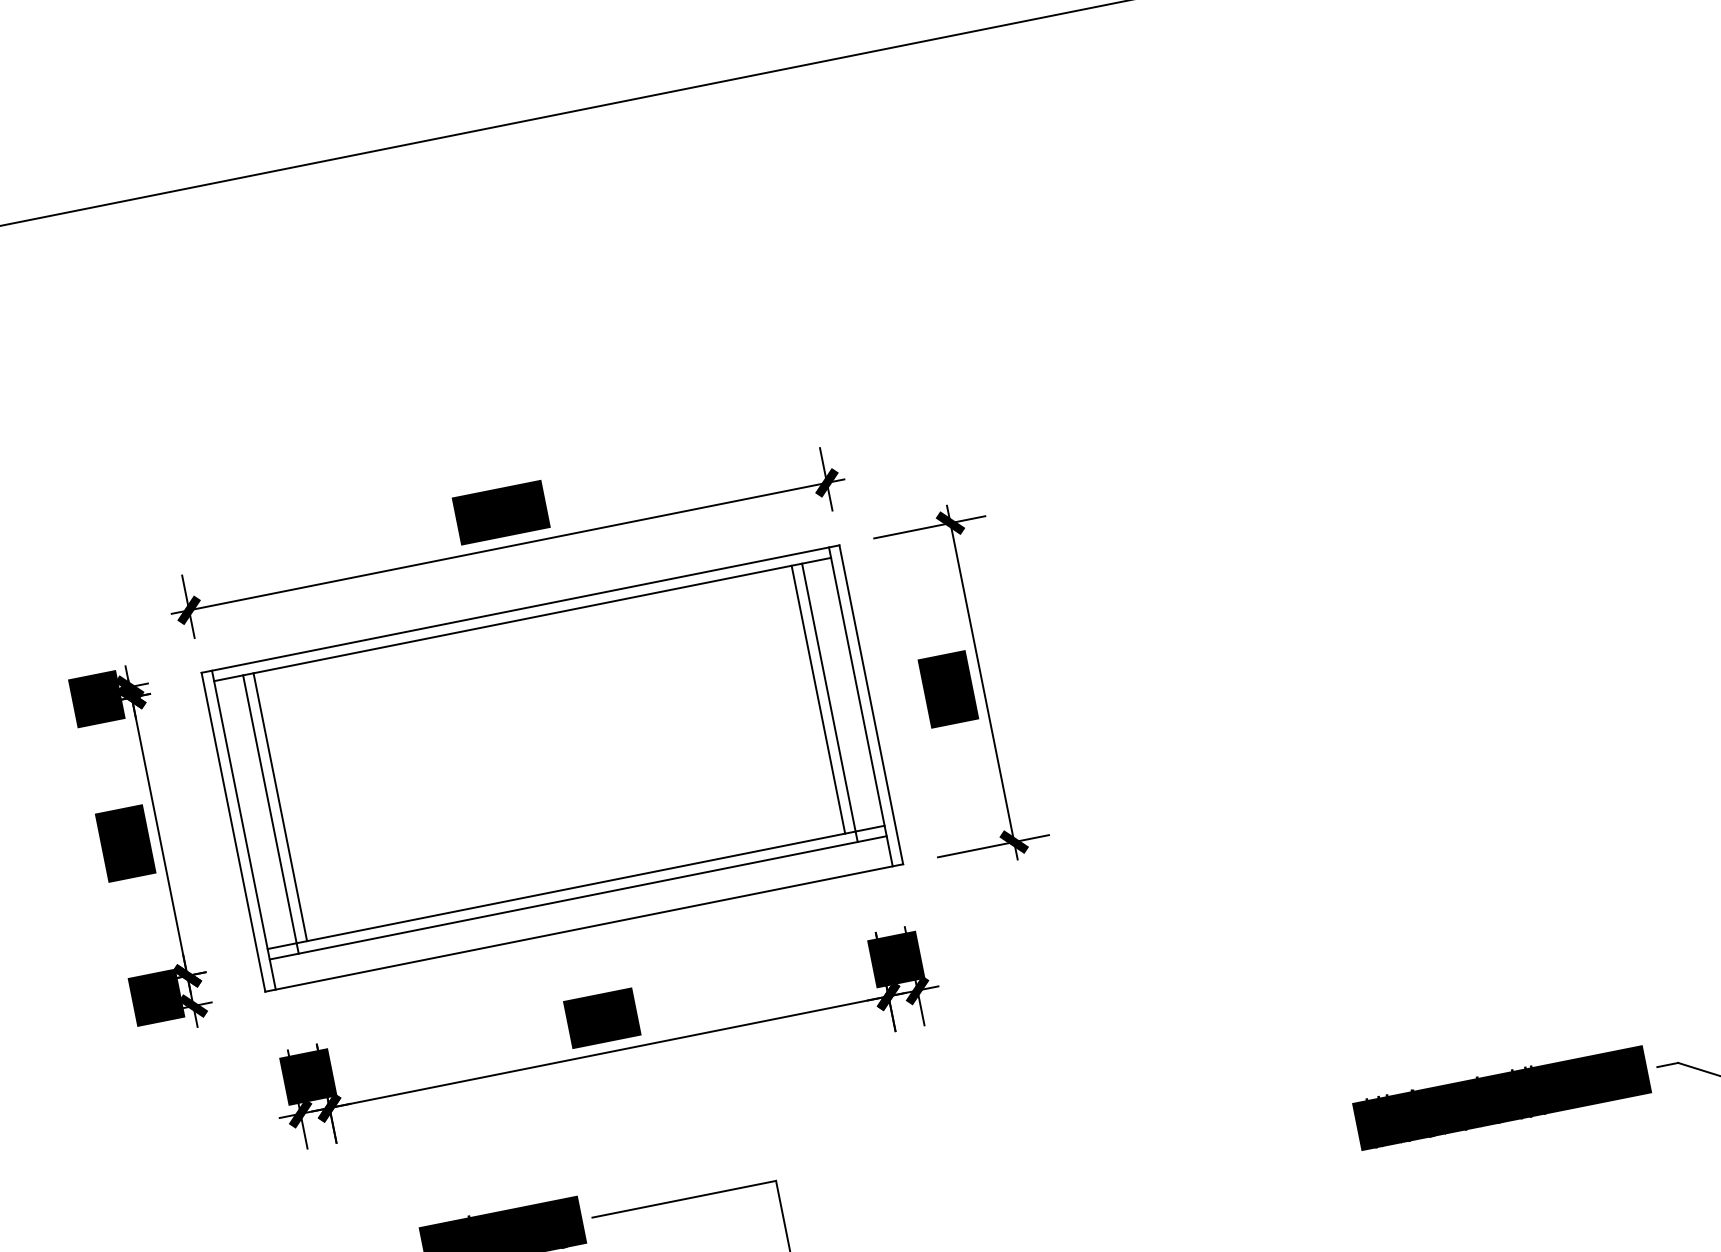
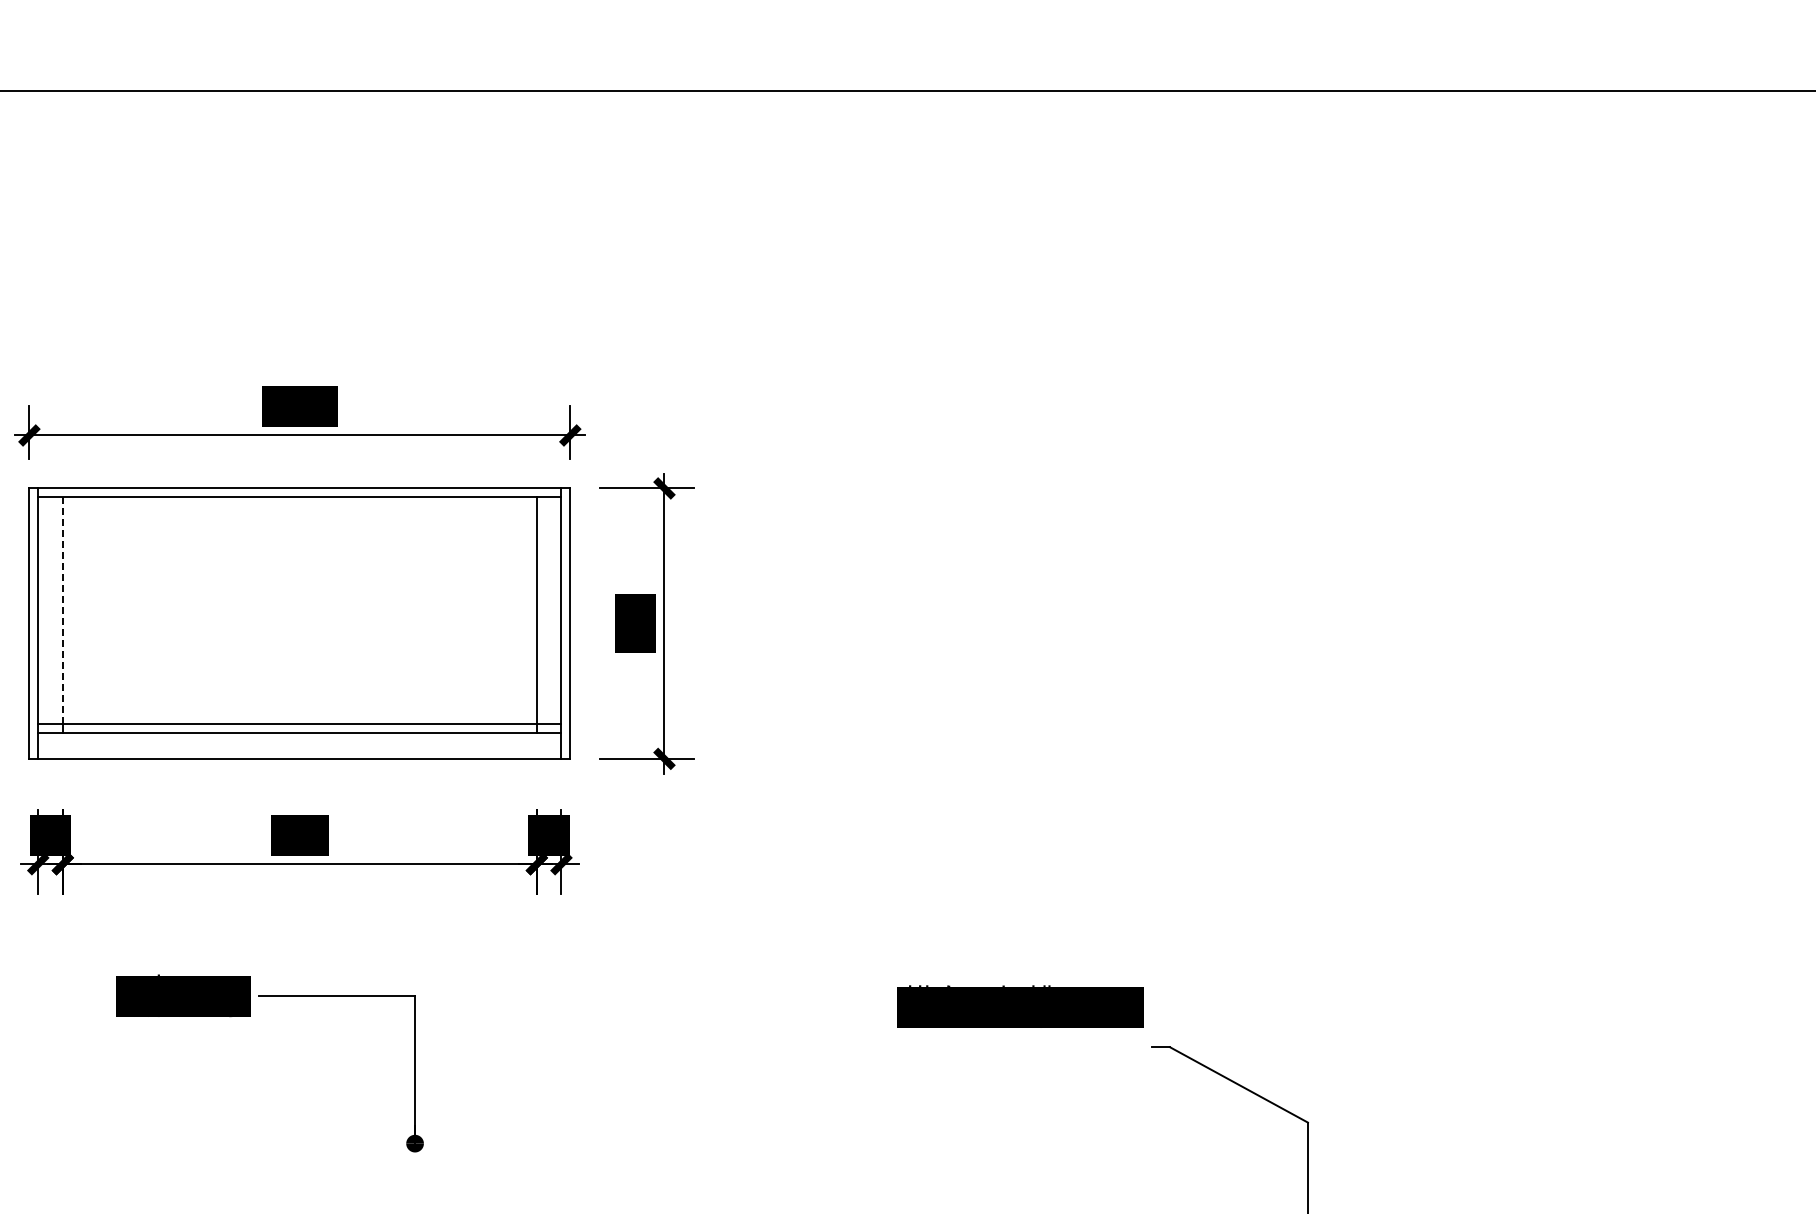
line: (818, 699) -> (528, 610), removed
line: (279, 806) -> (71, 610), removed
line: (269, 808) -> (62, 610), solid -> dashed
text: (1501, 1097) -> (1020, 1006), moved

